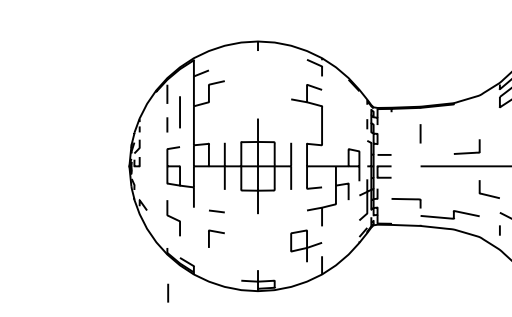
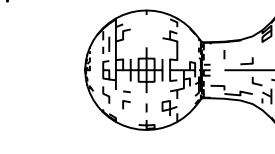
curve: (167, 292) -> (146, 107), moved

